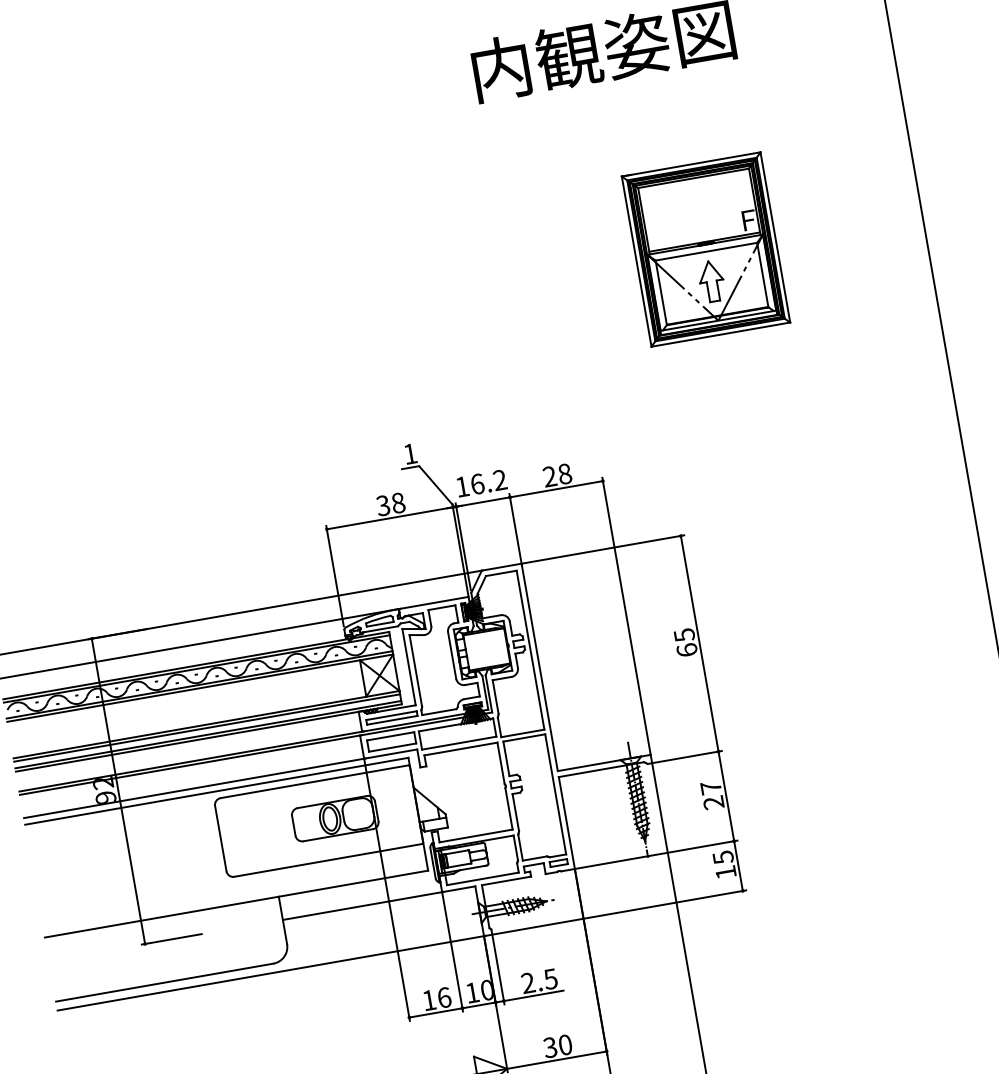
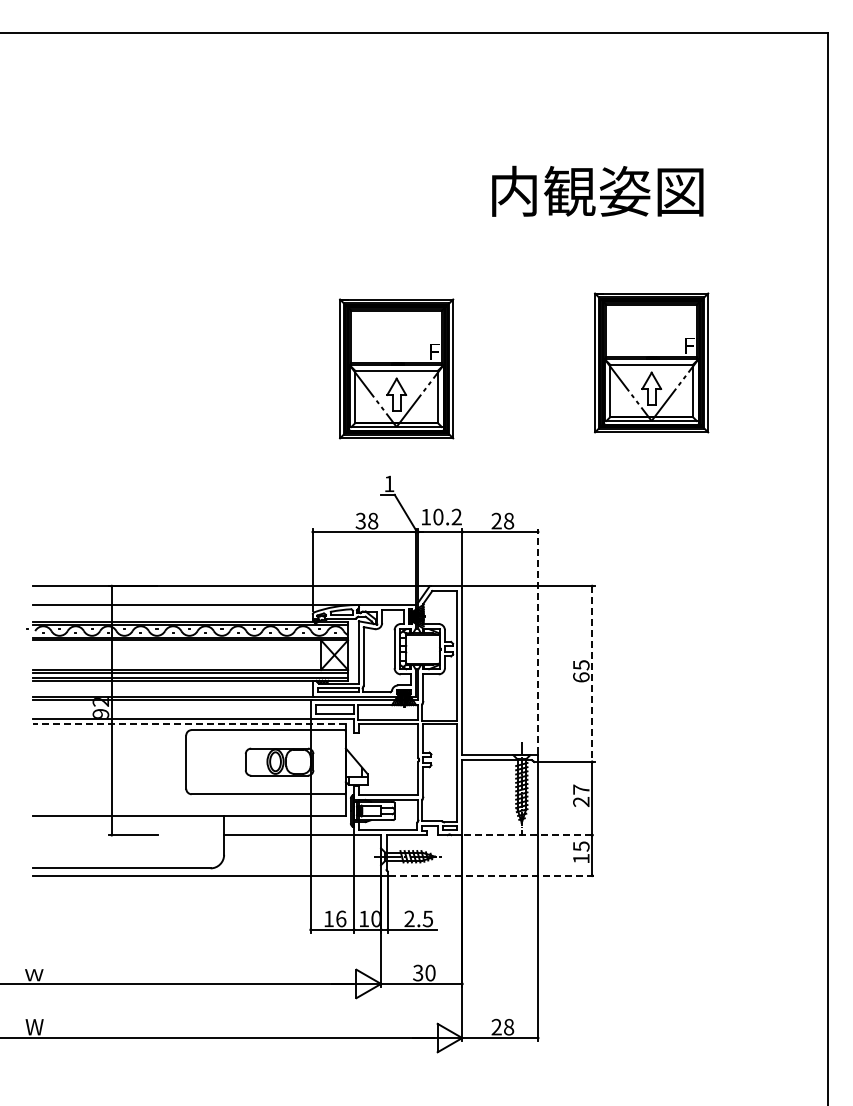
part: (394, 310) -> (396, 368), added
text: (477, 483) -> (438, 516), 16.2 -> 10.2
line: (626, 615) -> (538, 641), solid -> dashed
line: (700, 644) -> (592, 674), solid -> dashed
line: (216, 791) -> (189, 724), solid -> dashed
line: (657, 855) -> (529, 835), solid -> dashed
line: (620, 912) -> (492, 875), solid -> dashed

